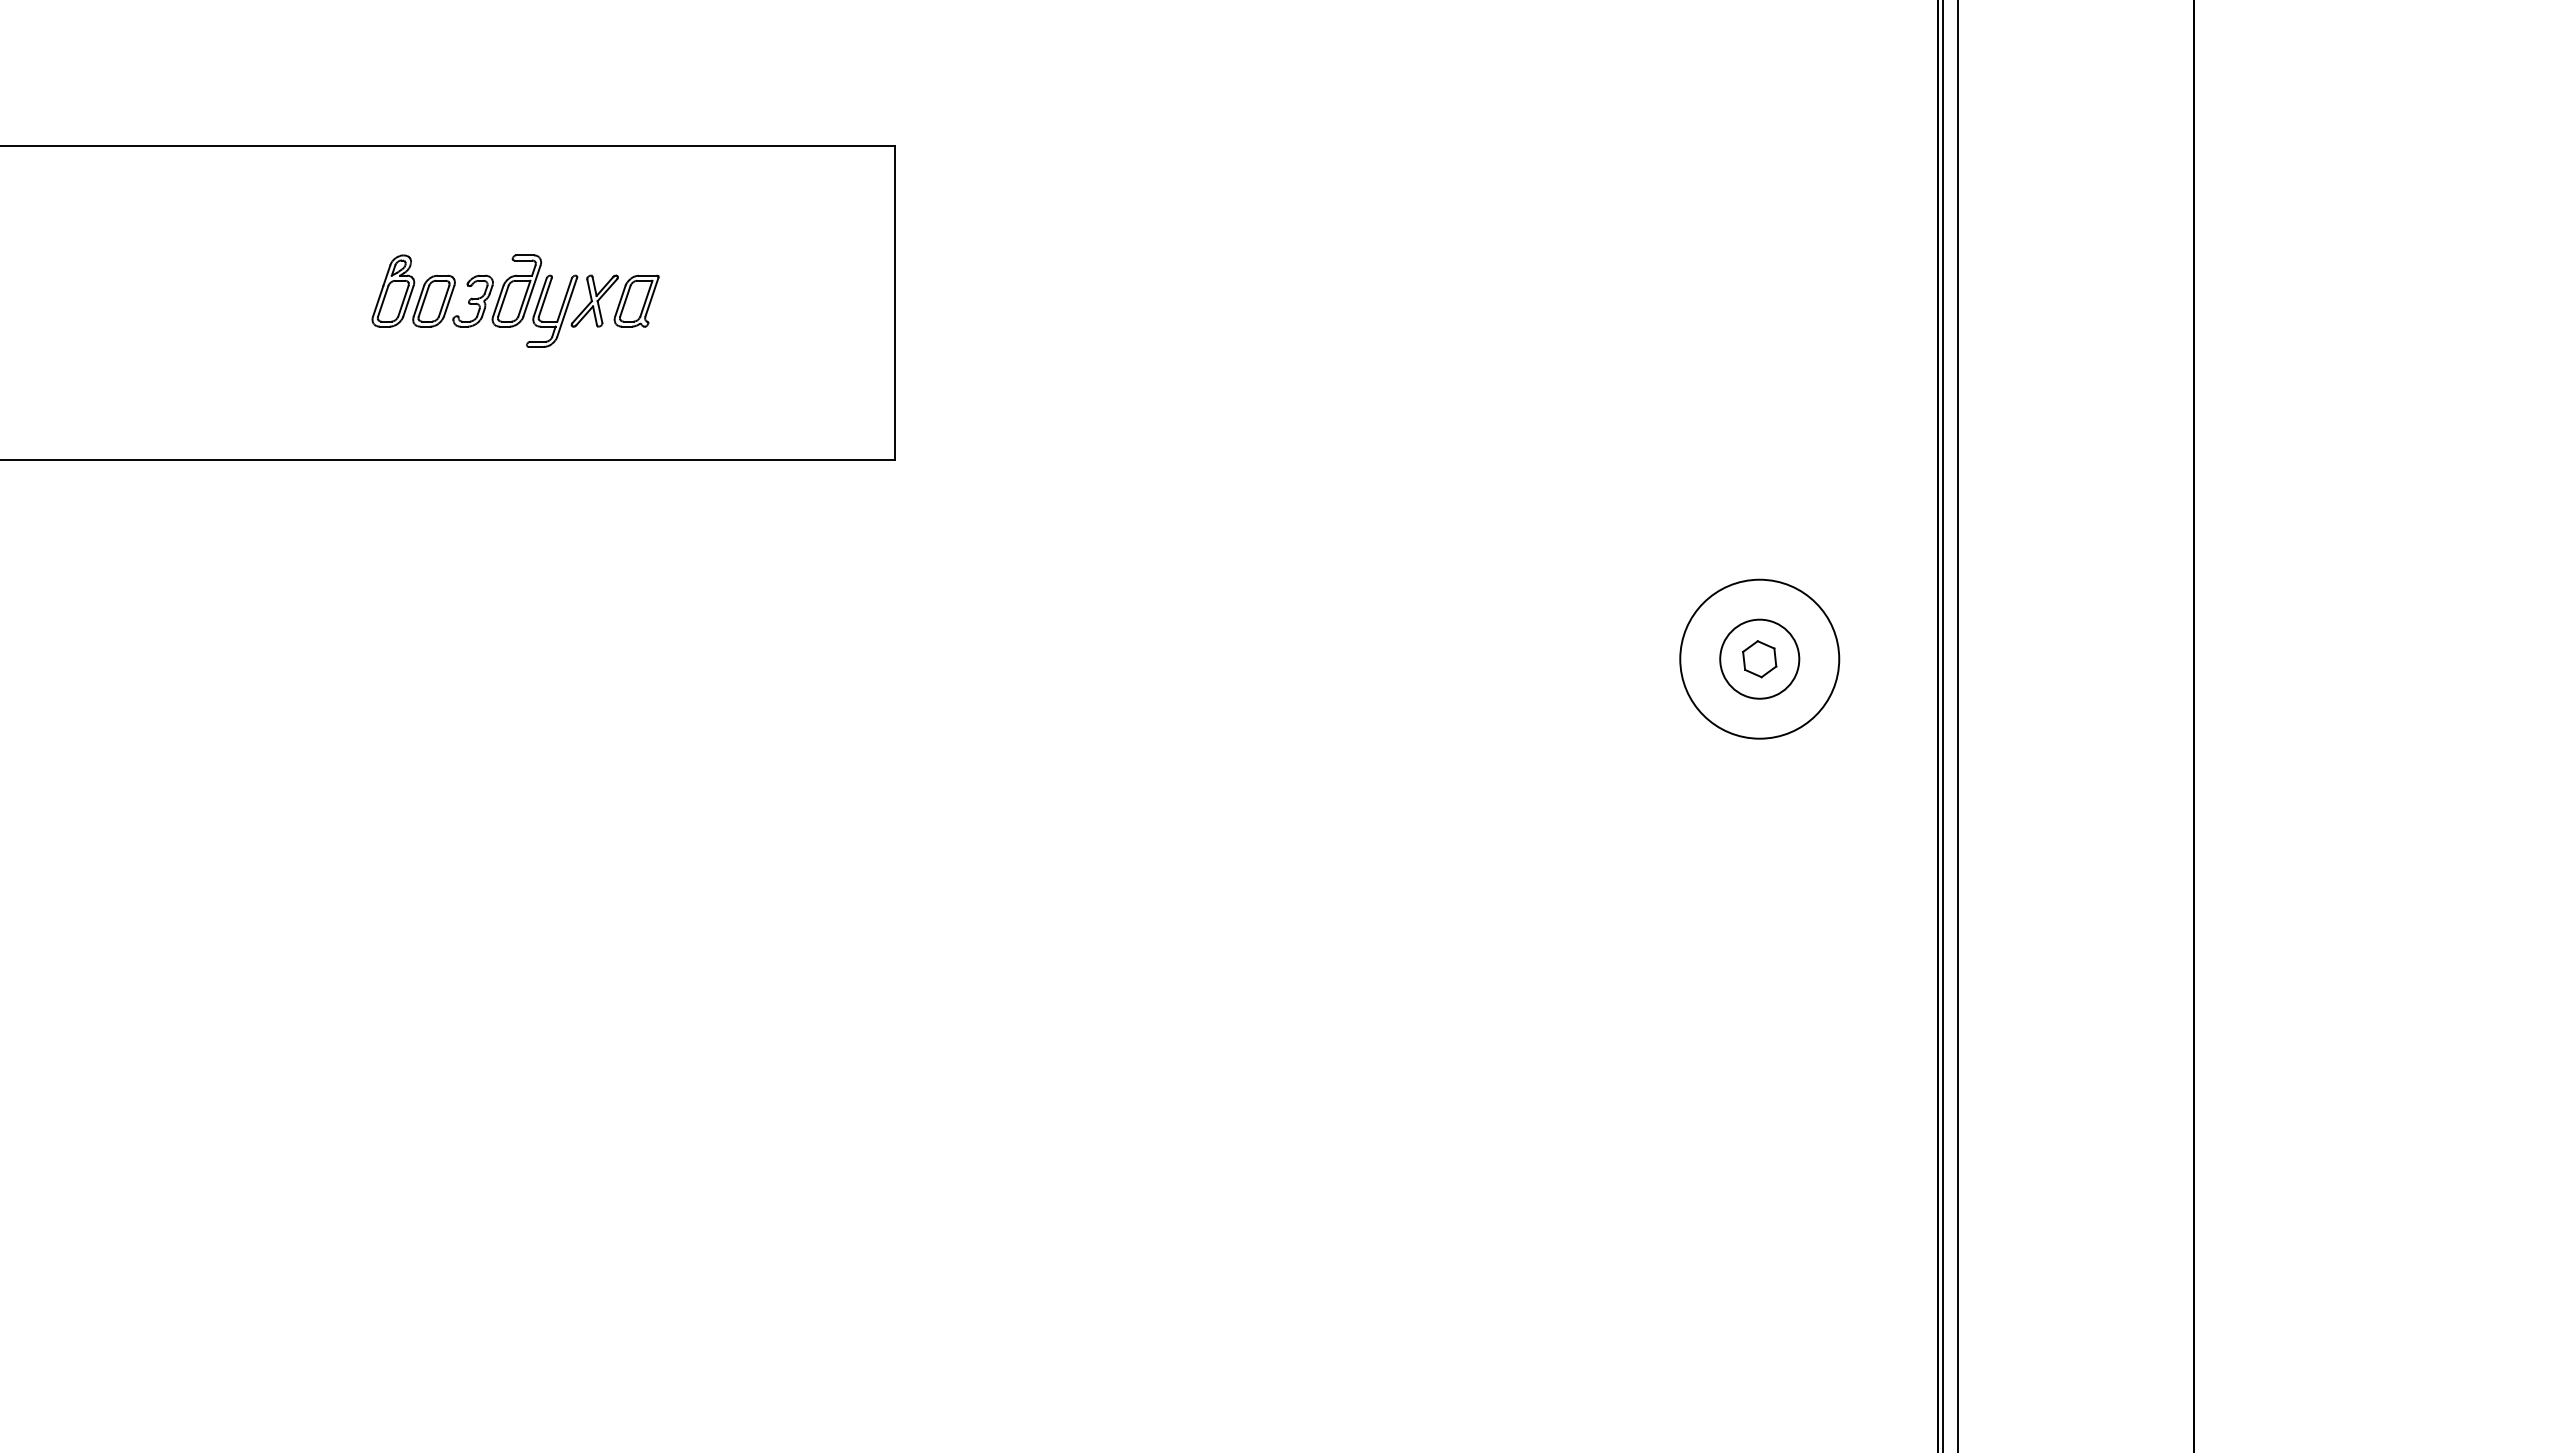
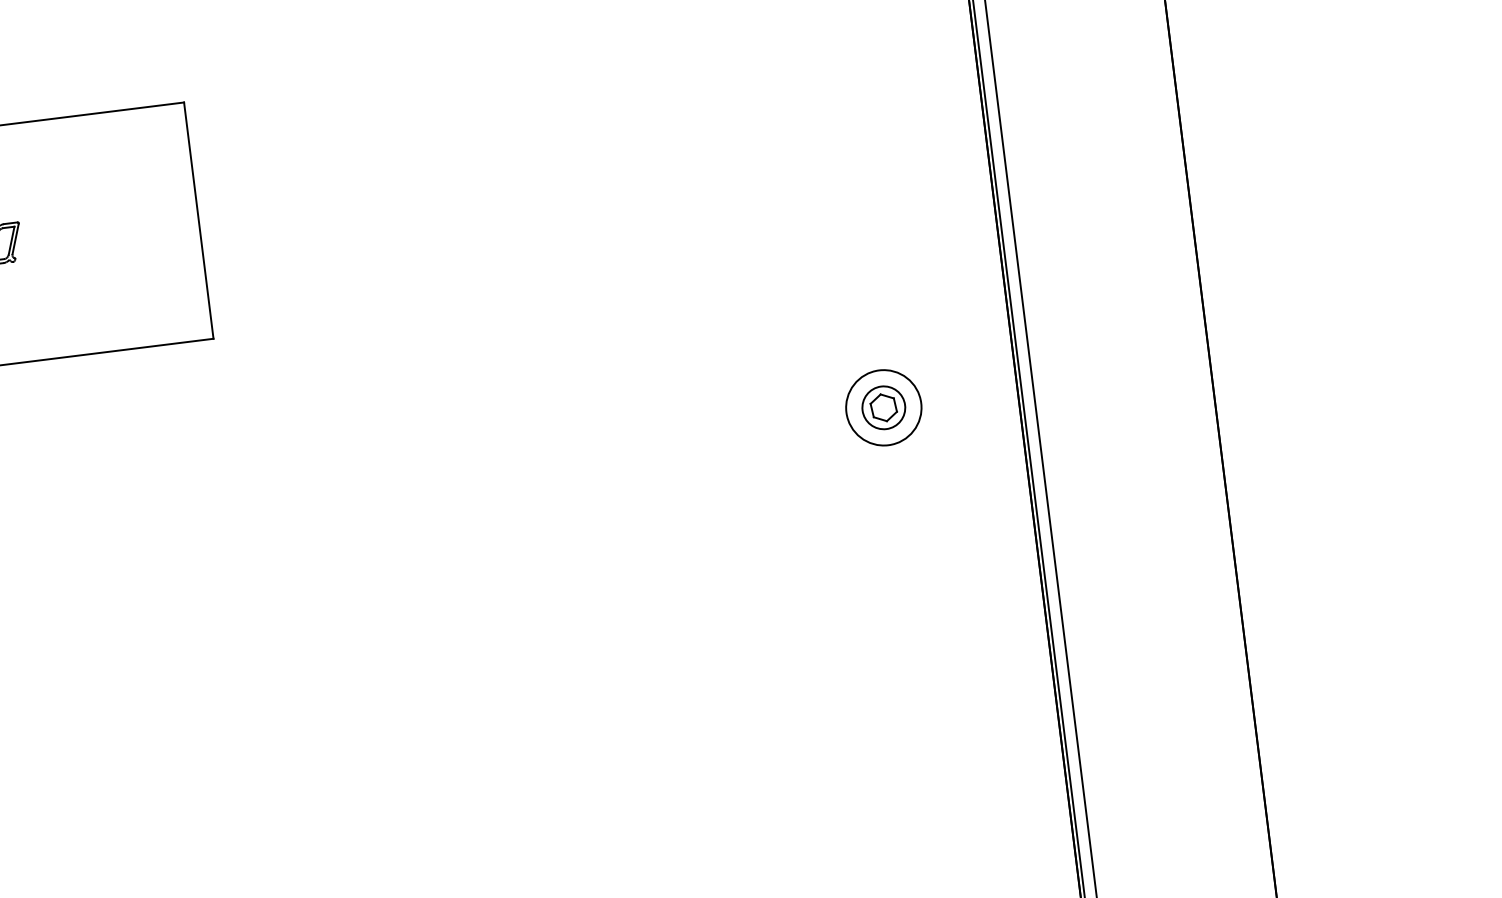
circle: (1759, 658) -> (883, 407), size x0.62
circle: (1759, 658) -> (883, 407), size x0.71

